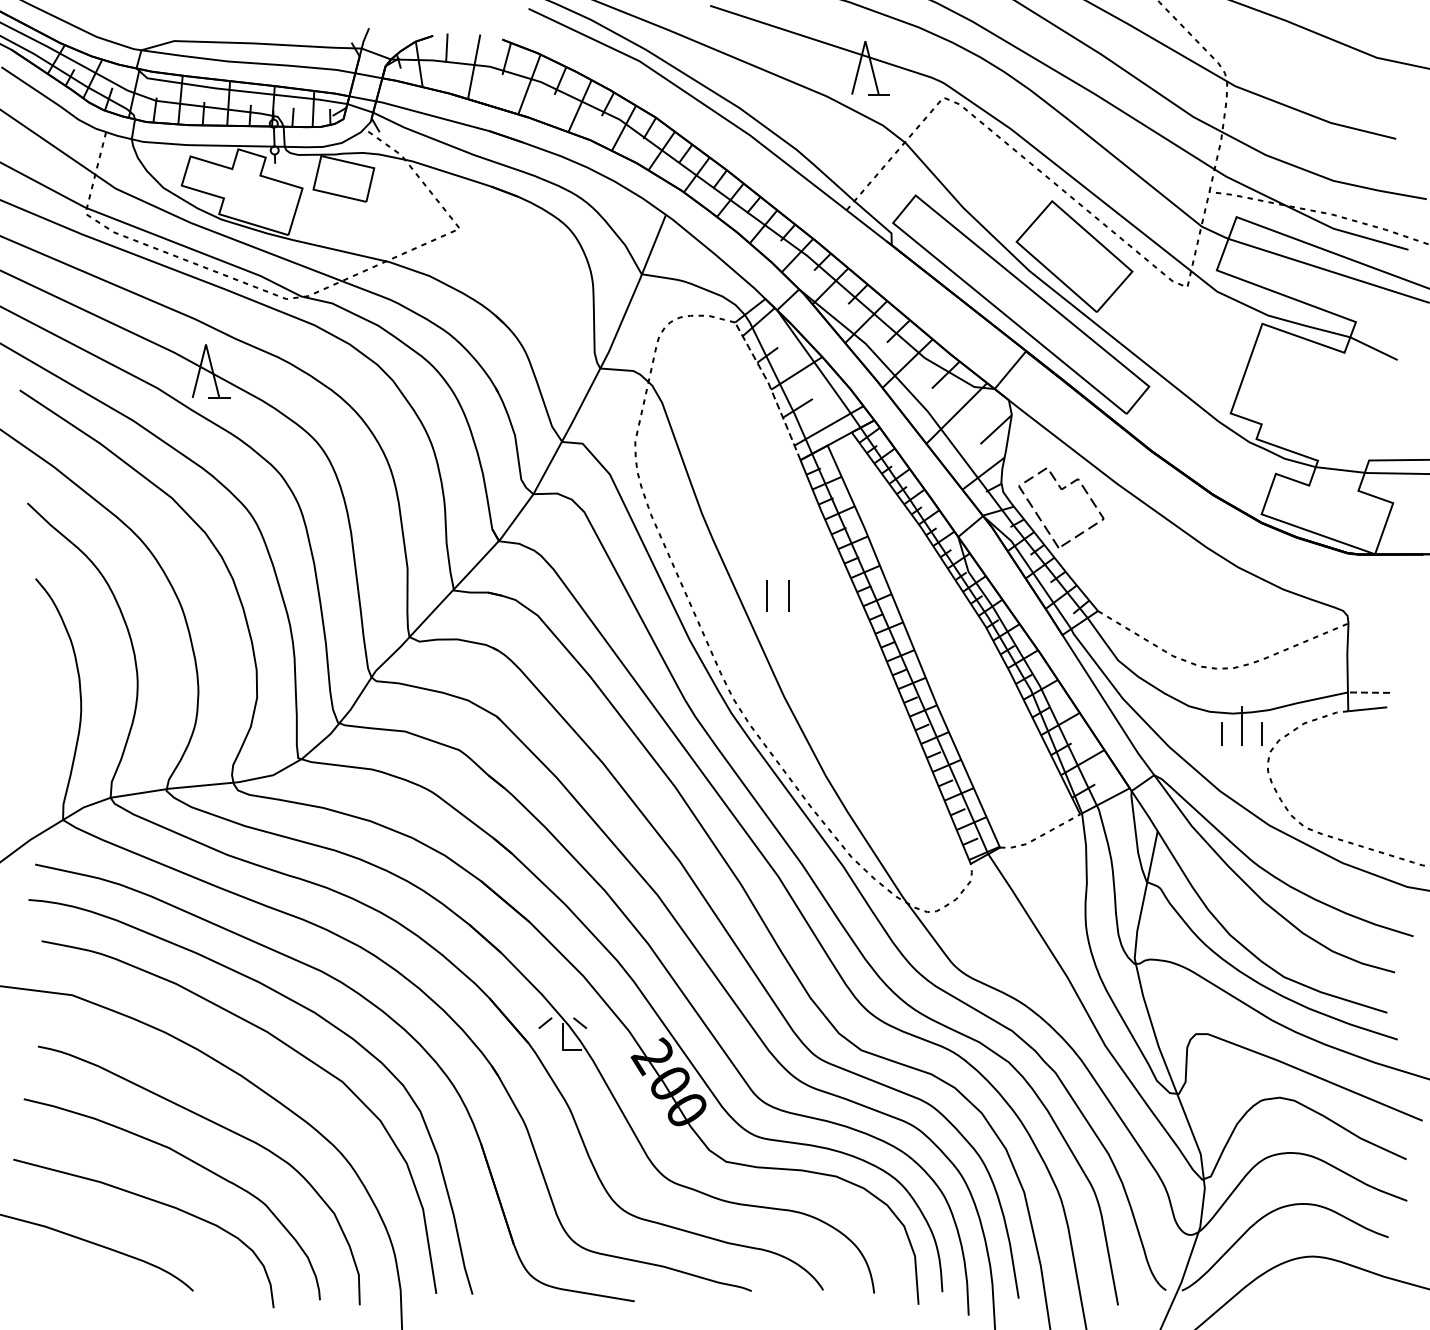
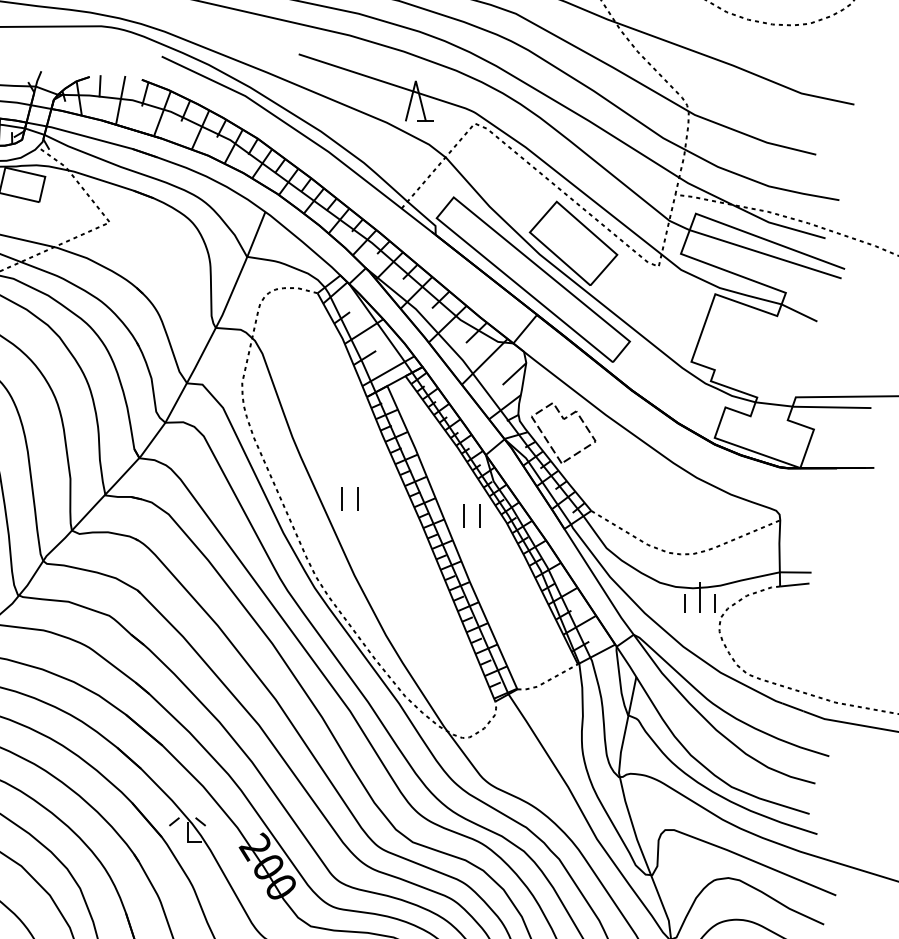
line: (771, 390) -> (344, 344), dashed -> solid
part: (929, 616) -> (464, 515), added
line: (1368, 692) -> (795, 572), dashed -> solid

